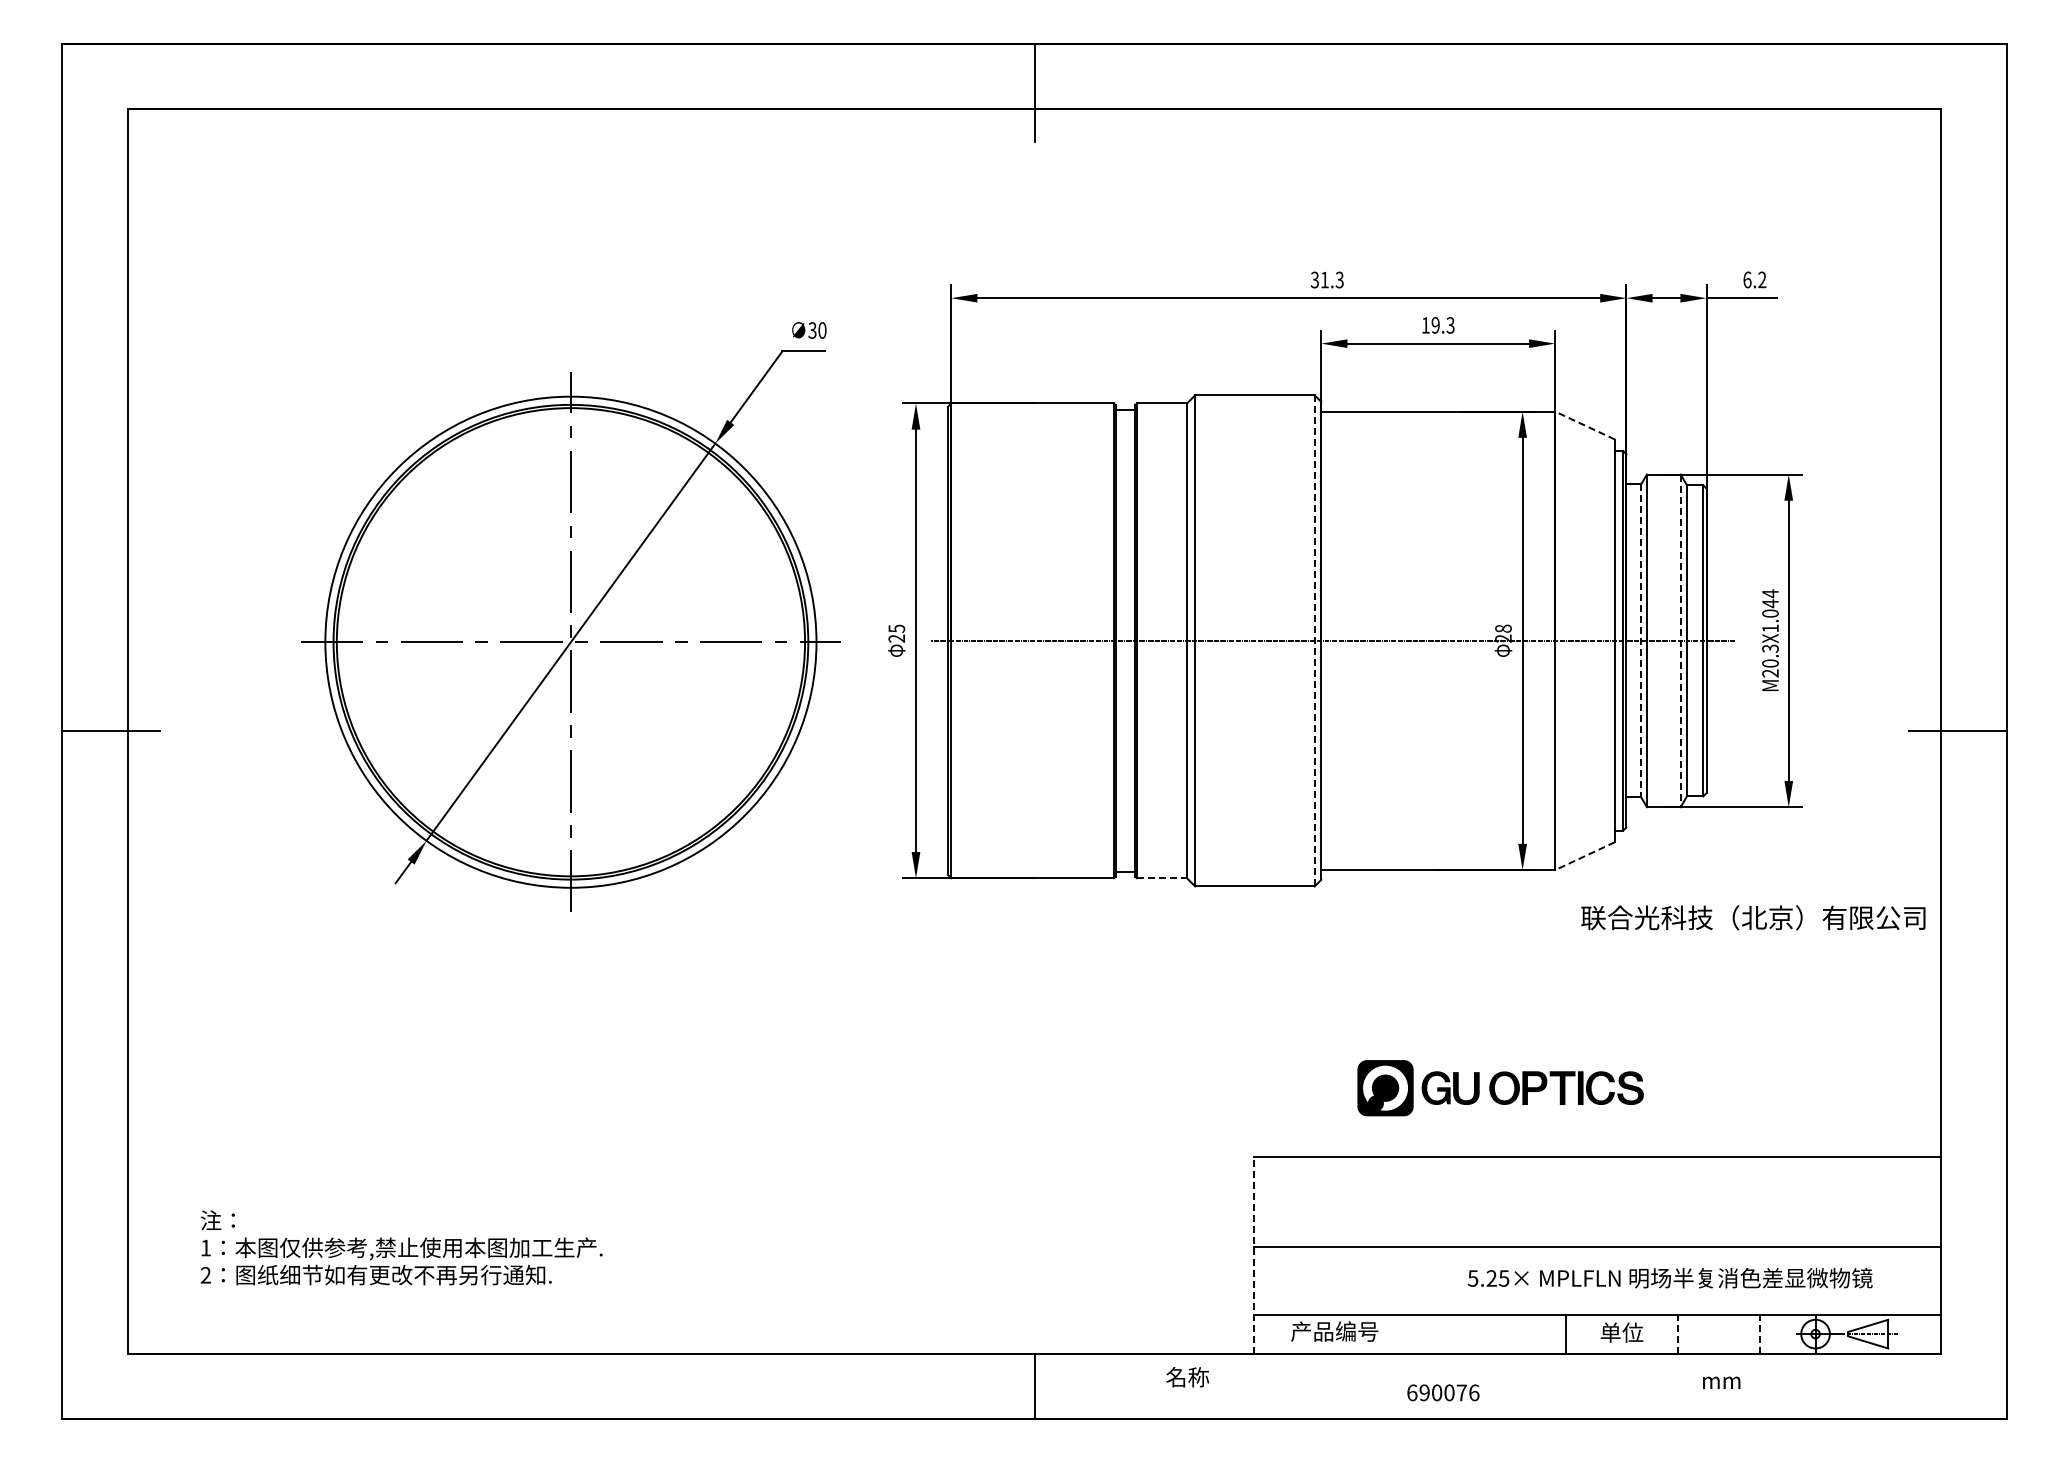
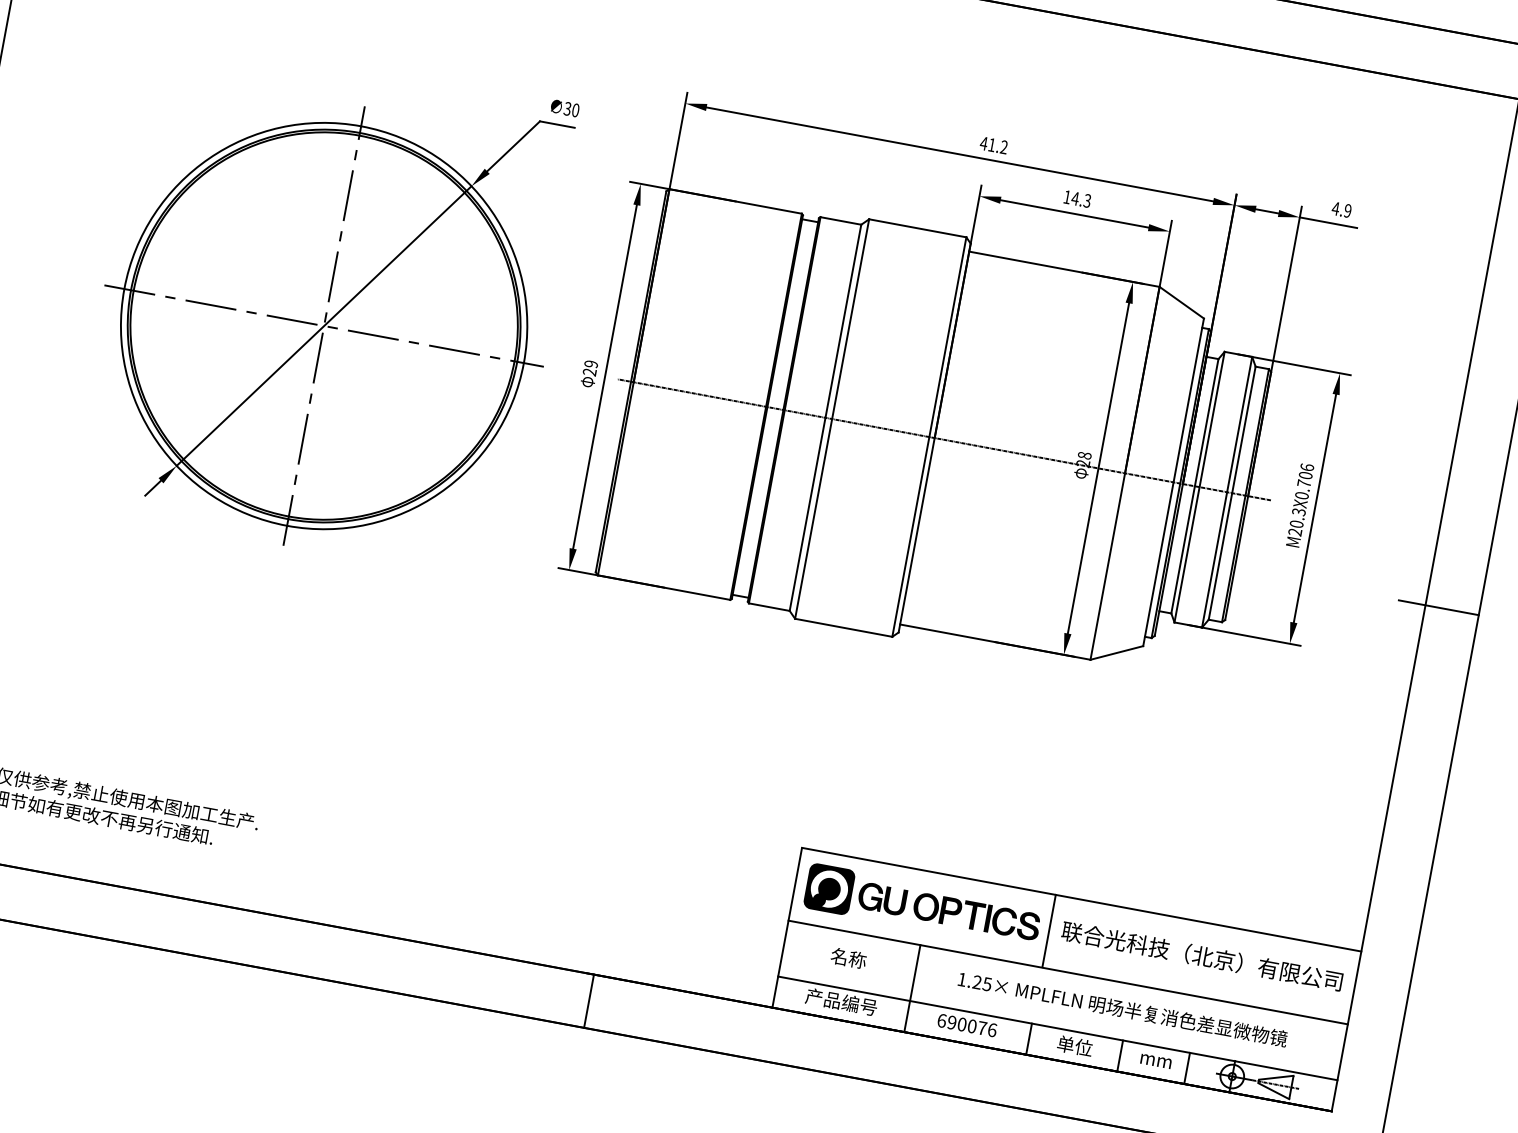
text: (1326, 279) -> (993, 144), 31.3 -> 41.2
text: (1754, 279) -> (1341, 209), 6.2 -> 4.9
text: (1435, 325) -> (1075, 198), 19.3 -> 14.3
line: (1585, 425) -> (1182, 302), dashed -> solid
text: (1770, 610) -> (1304, 481), M20.3X1.044 -> M20.3X0.706
text: (896, 628) -> (591, 363), 25 -> 29
line: (1314, 640) -> (929, 436), dashed -> solid
line: (1641, 641) -> (1195, 486), dashed -> solid
line: (1680, 641) -> (1226, 492), dashed -> solid
line: (1585, 856) -> (1117, 653), dashed -> solid
line: (1162, 878) -> (769, 607), dashed -> solid
text: (1753, 917) -> (1202, 956), moved
part: (1500, 1088) -> (922, 906), moved
line: (1565, 1201) -> (1048, 930), added
line: (1253, 1255) -> (786, 927), dashed -> solid
text: (1472, 1278) -> (961, 979), 5.25× -> 1.25×
line: (1416, 1299) -> (912, 988), added
line: (1677, 1333) -> (1120, 1055), dashed -> solid
line: (1760, 1333) -> (1187, 1067), dashed -> solid
text: (1187, 1377) -> (848, 958), moved
text: (1721, 1382) -> (1156, 1061), moved
text: (1443, 1392) -> (967, 1025), moved

